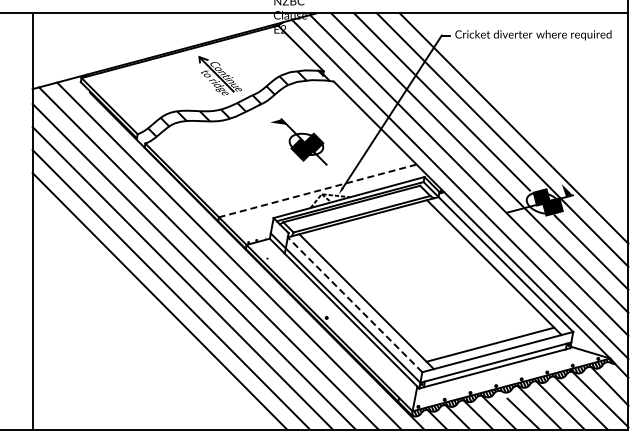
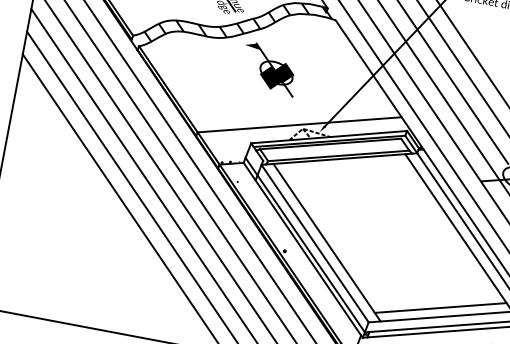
part: (298, 141) -> (269, 68), moved
line: (317, 191) -> (299, 125), dashed -> solid
line: (354, 304) -> (314, 243), dashed -> solid

